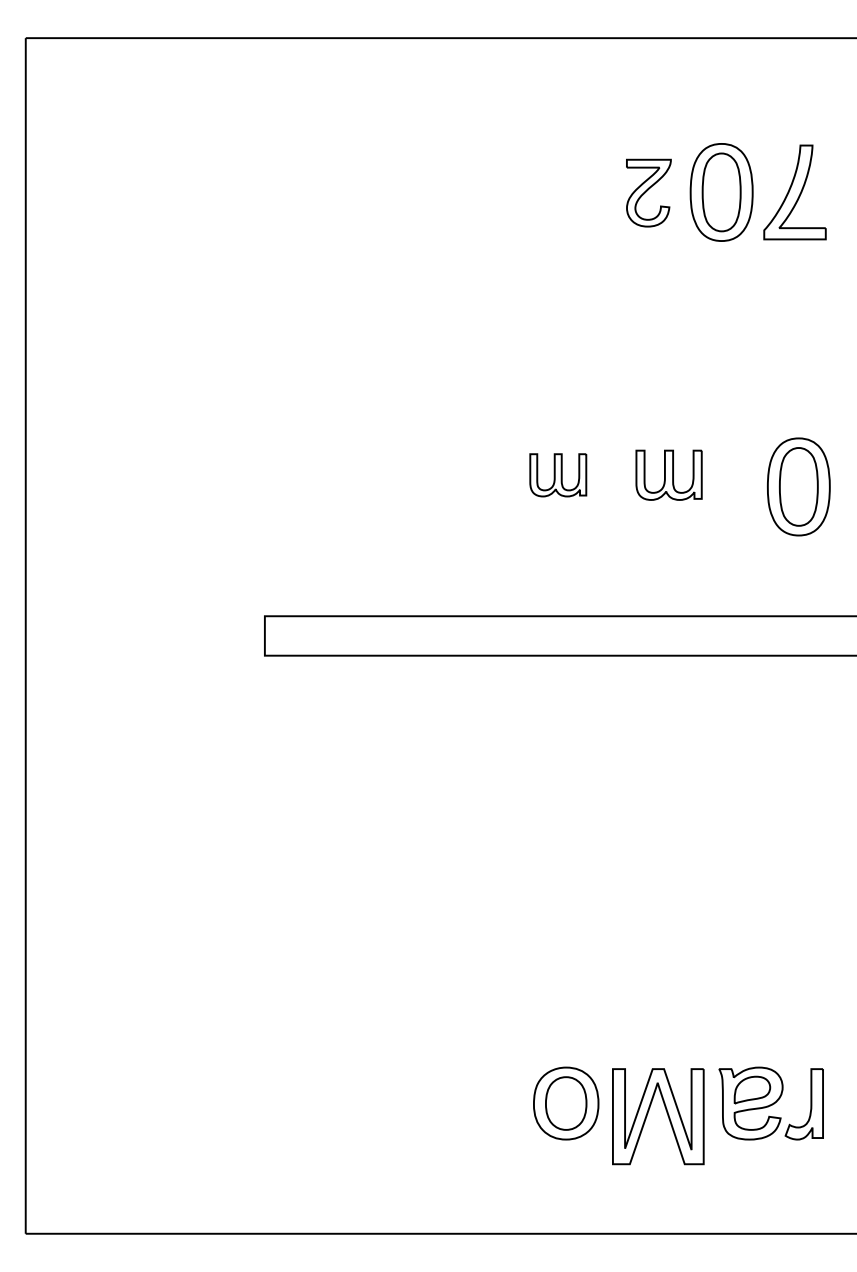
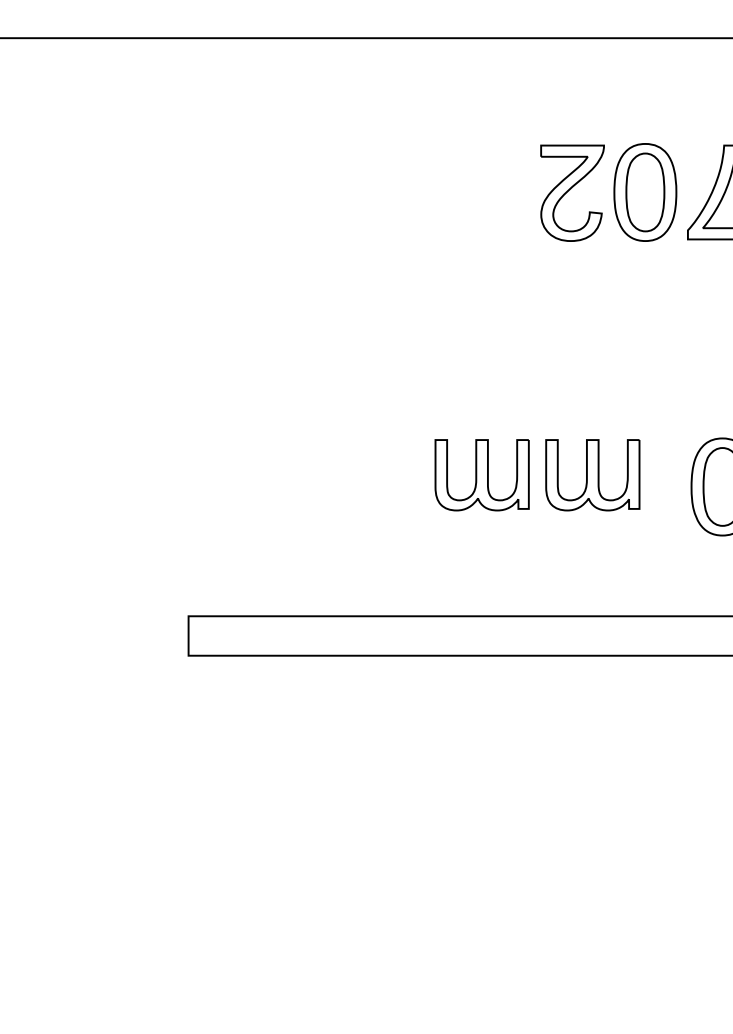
part: (648, 192) -> (572, 192), size x1.43
part: (557, 475) -> (481, 475), size x1.67
part: (668, 475) -> (592, 475), size x1.43

